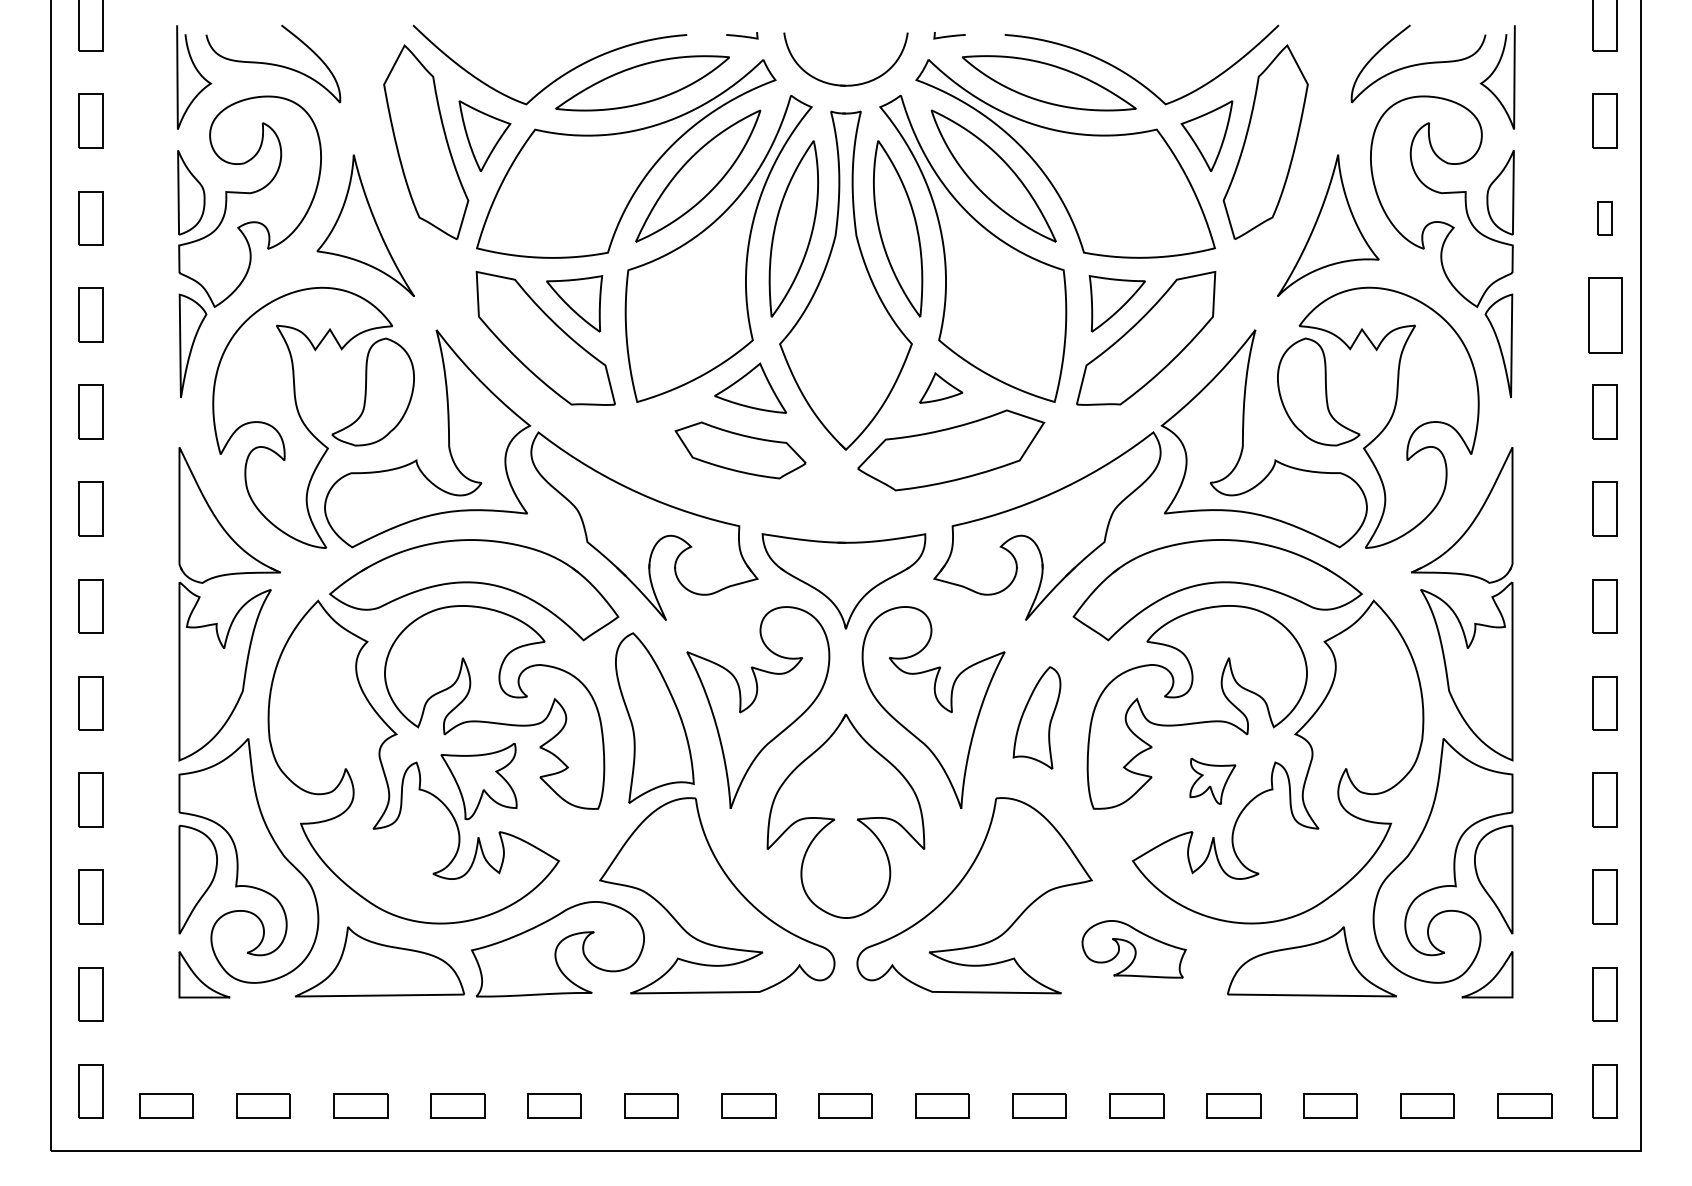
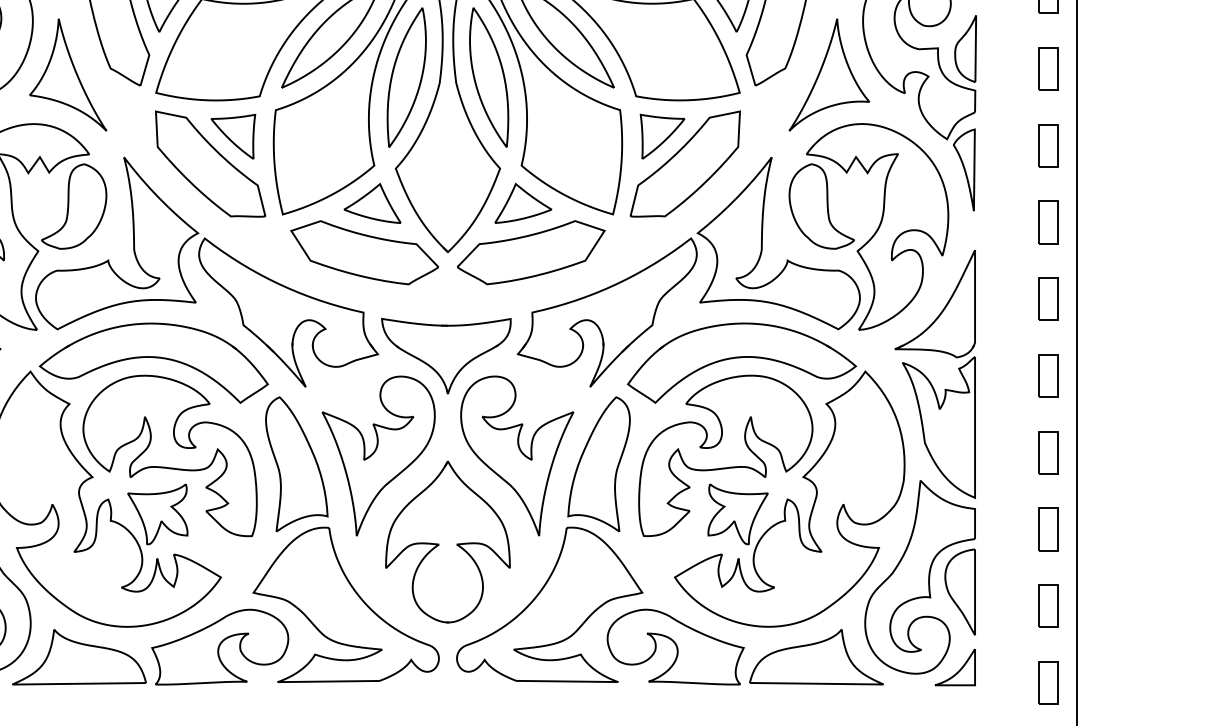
part: (1604, 218) -> (1047, 69), size x1.67
part: (1604, 314) -> (1047, 145), size x0.71
part: (940, 387) -> (522, 202), size x1.67
part: (740, 450) -> (364, 252), size x1.43
part: (1036, 717) -> (598, 463), size x1.67
part: (1212, 780) -> (737, 513), size x1.67
part: (1134, 949) -> (676, 647), size x1.67

